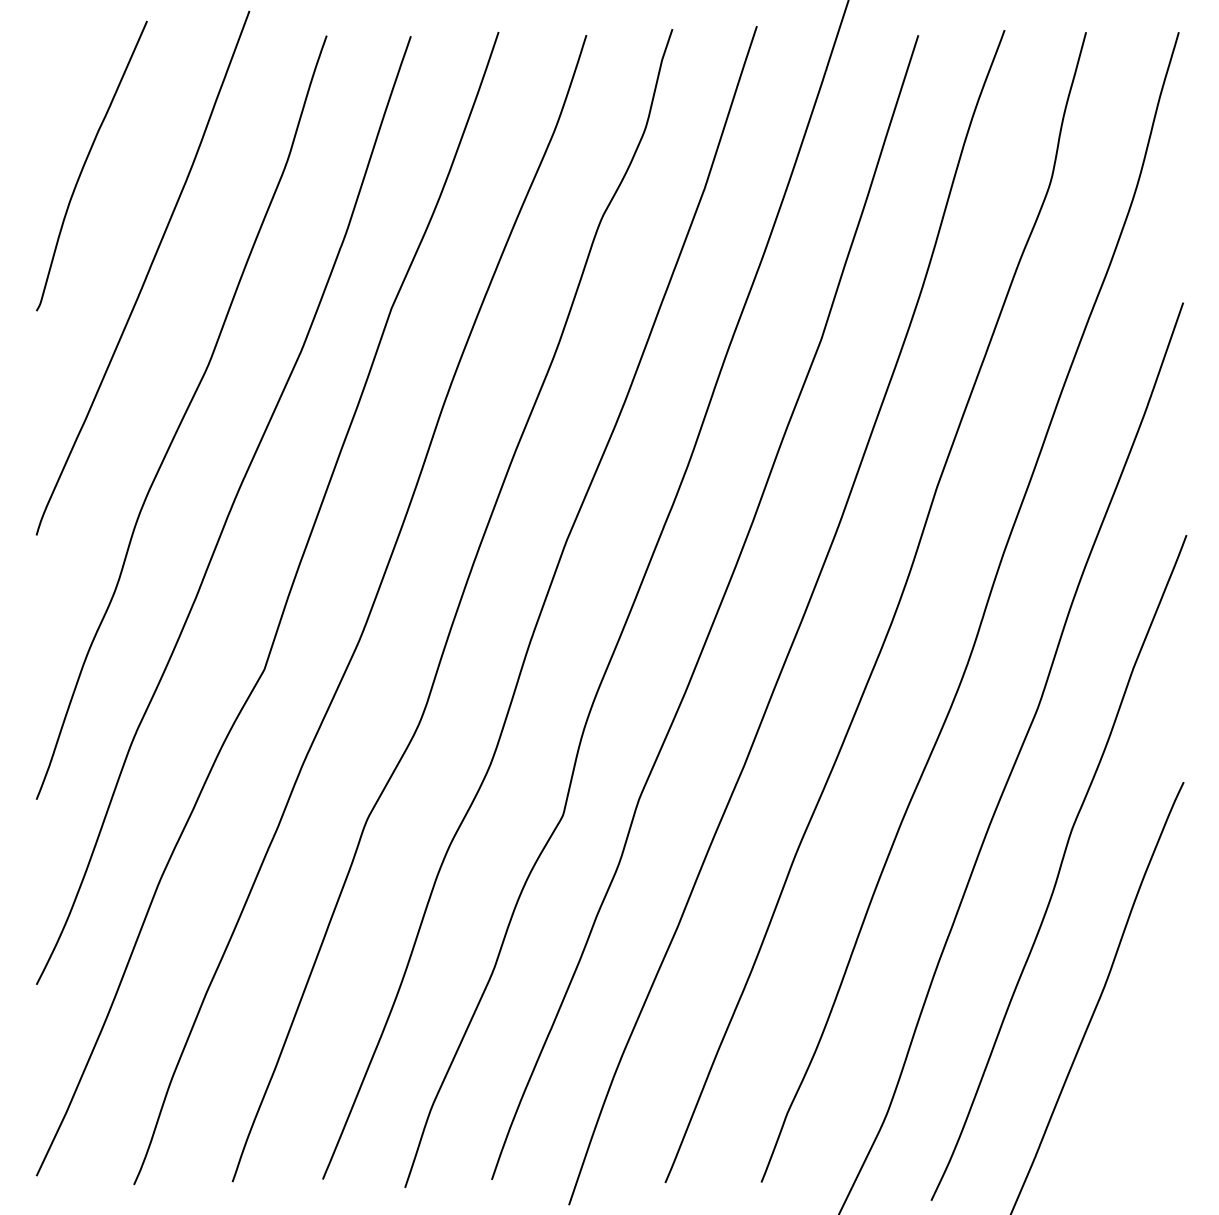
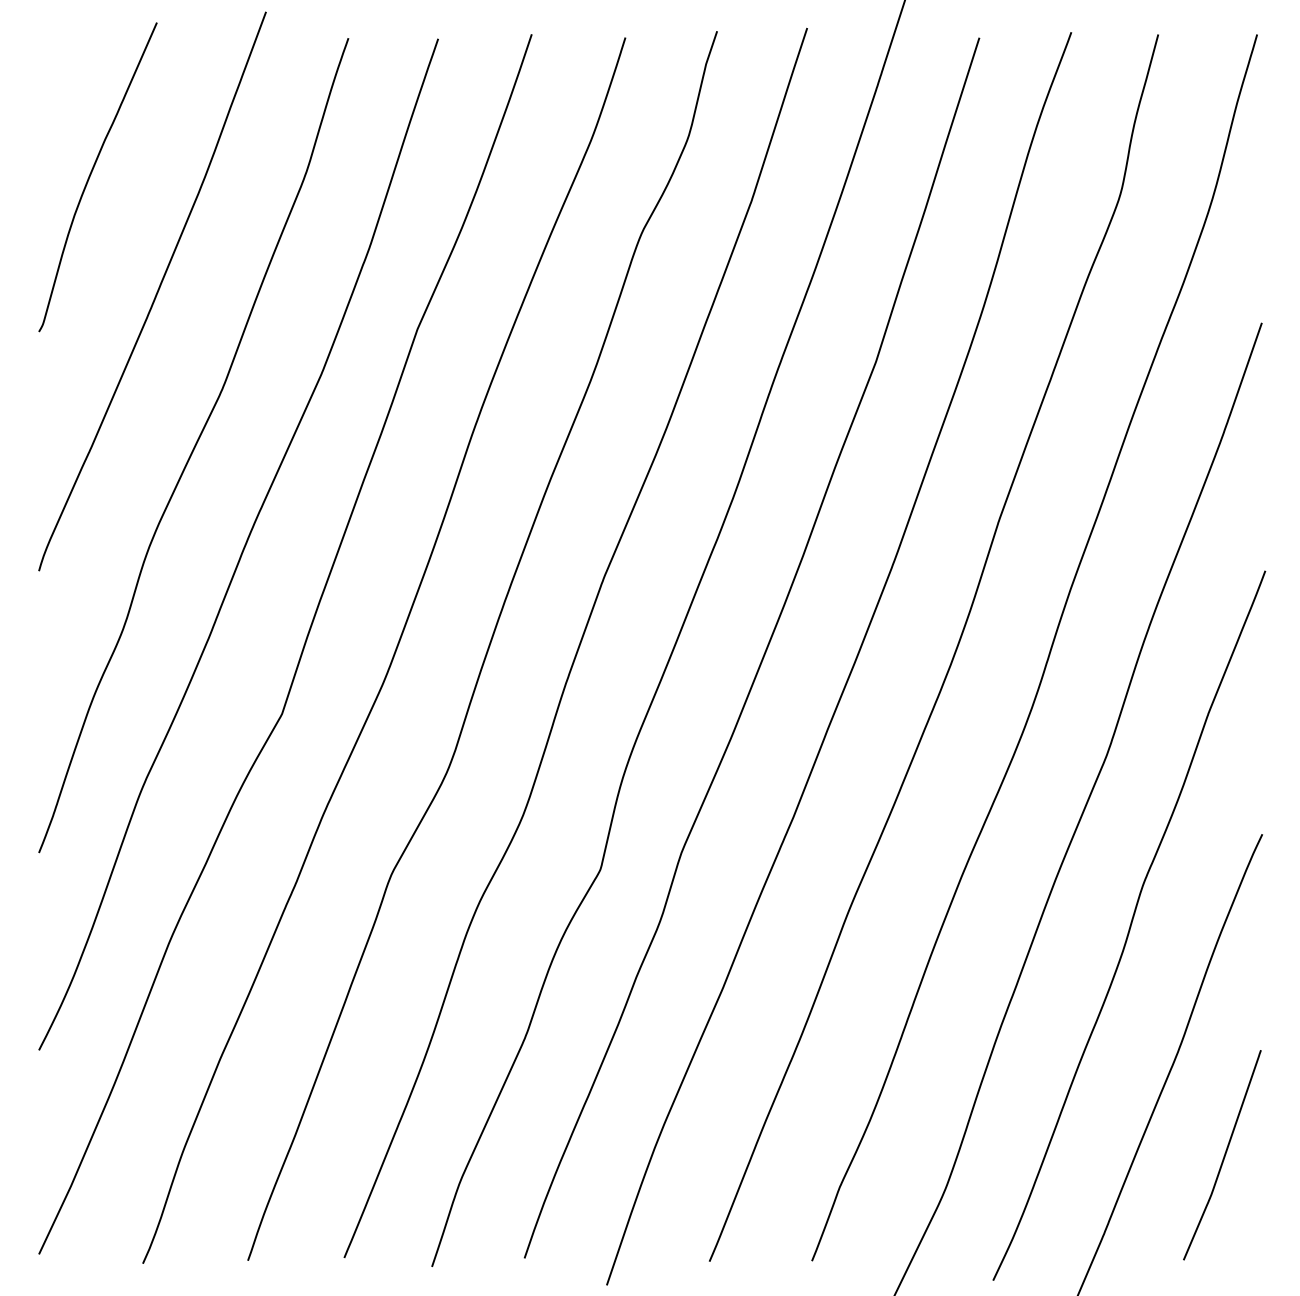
curve: (1147, 1083) -> (1223, 1155), added

